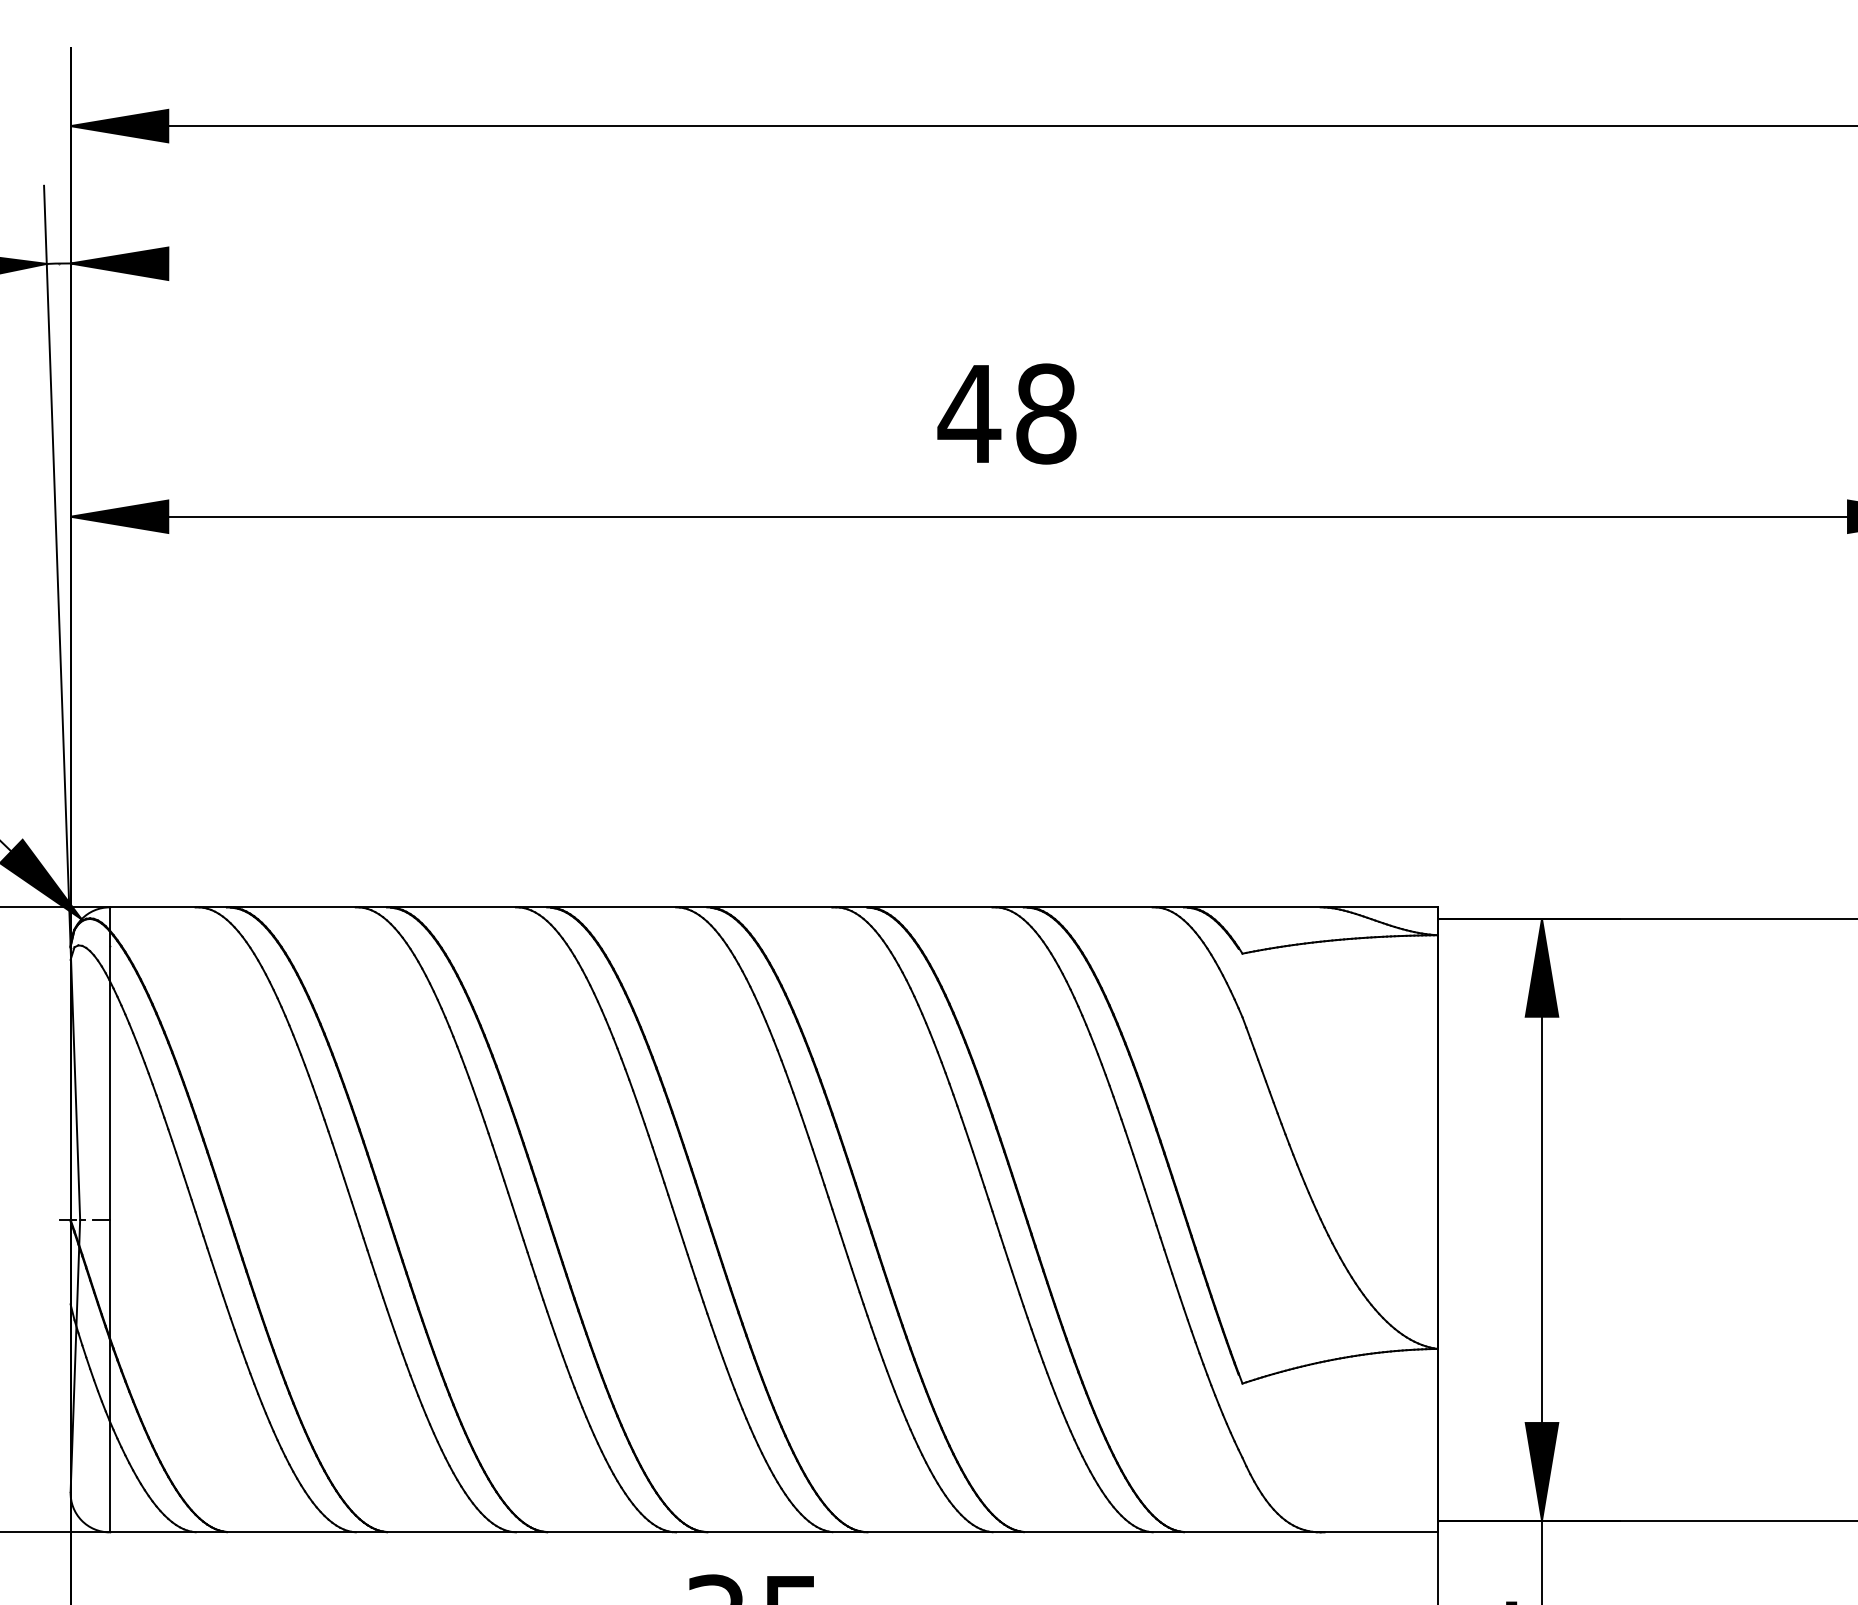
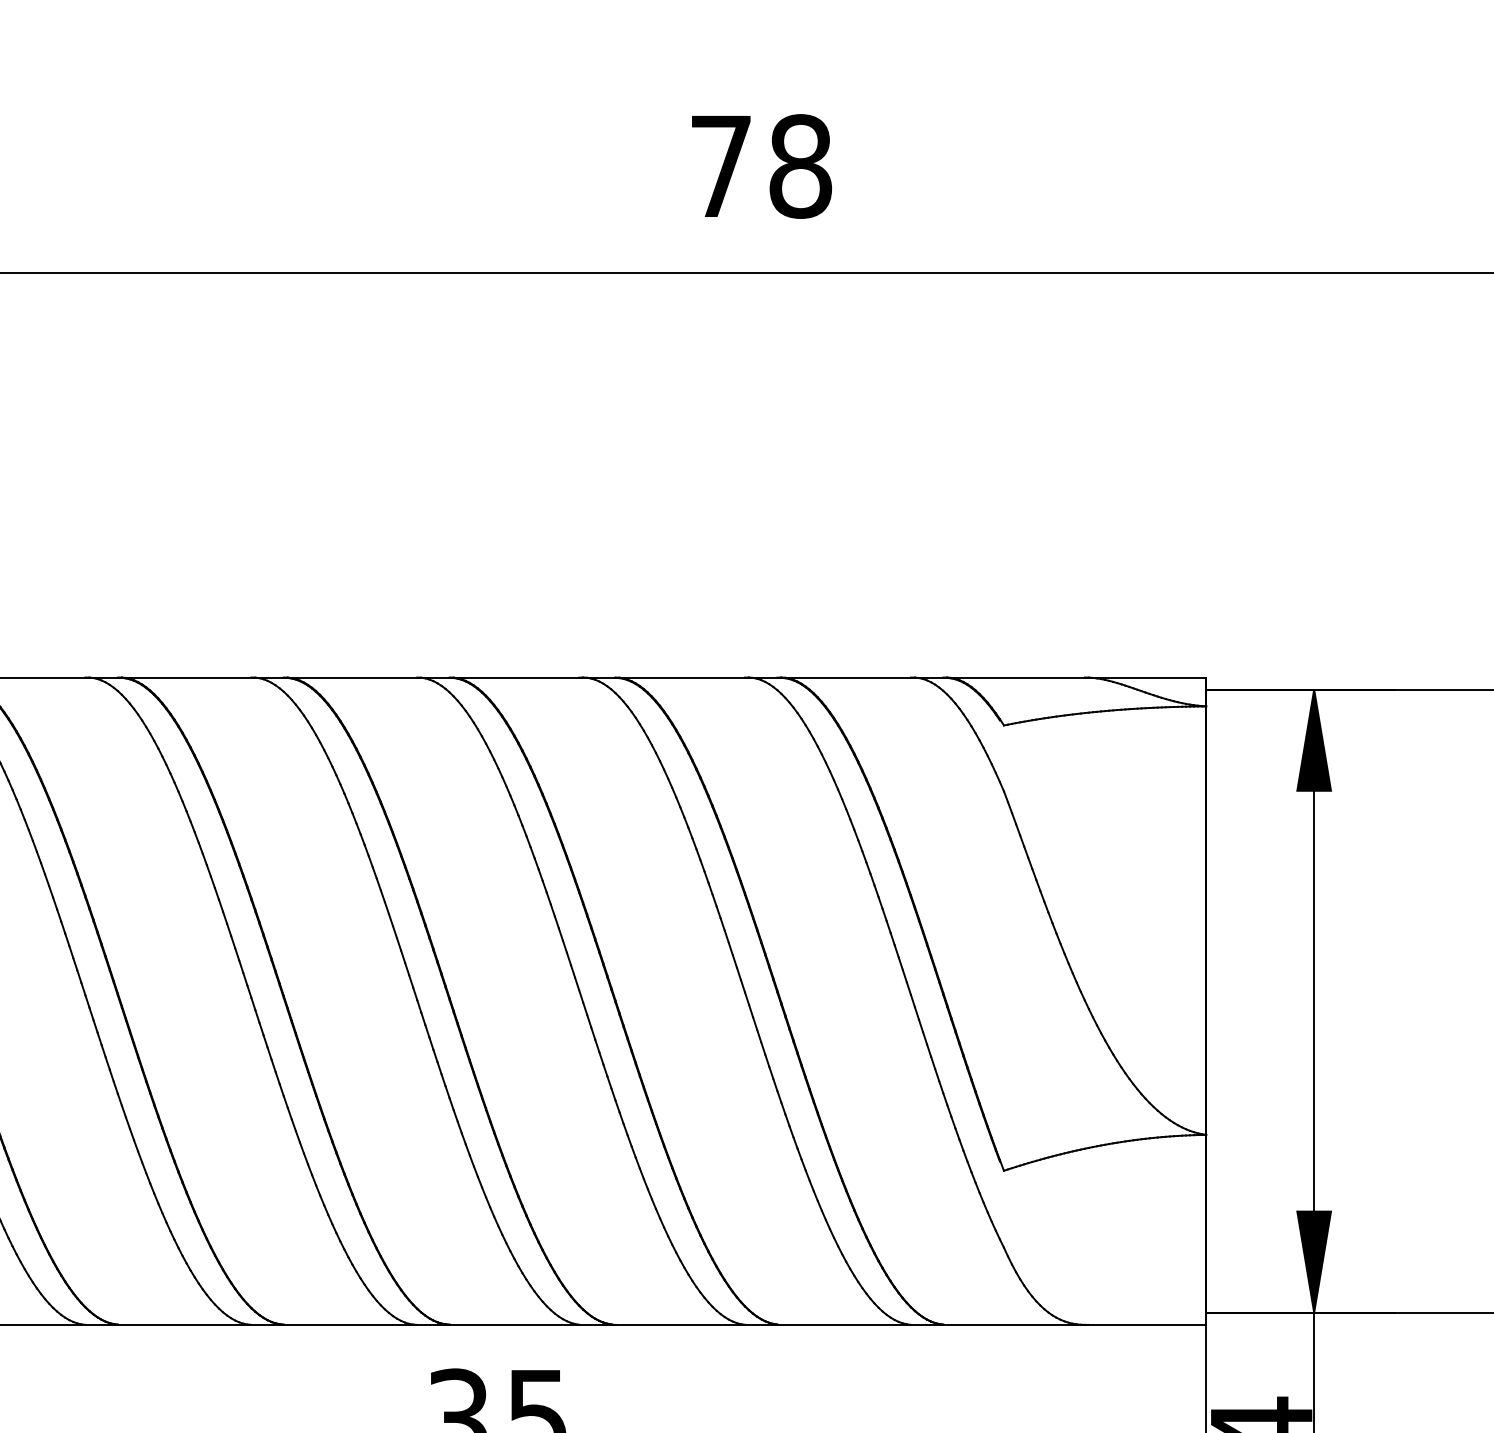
text: (969, 413) -> (721, 165), 48 -> 78

